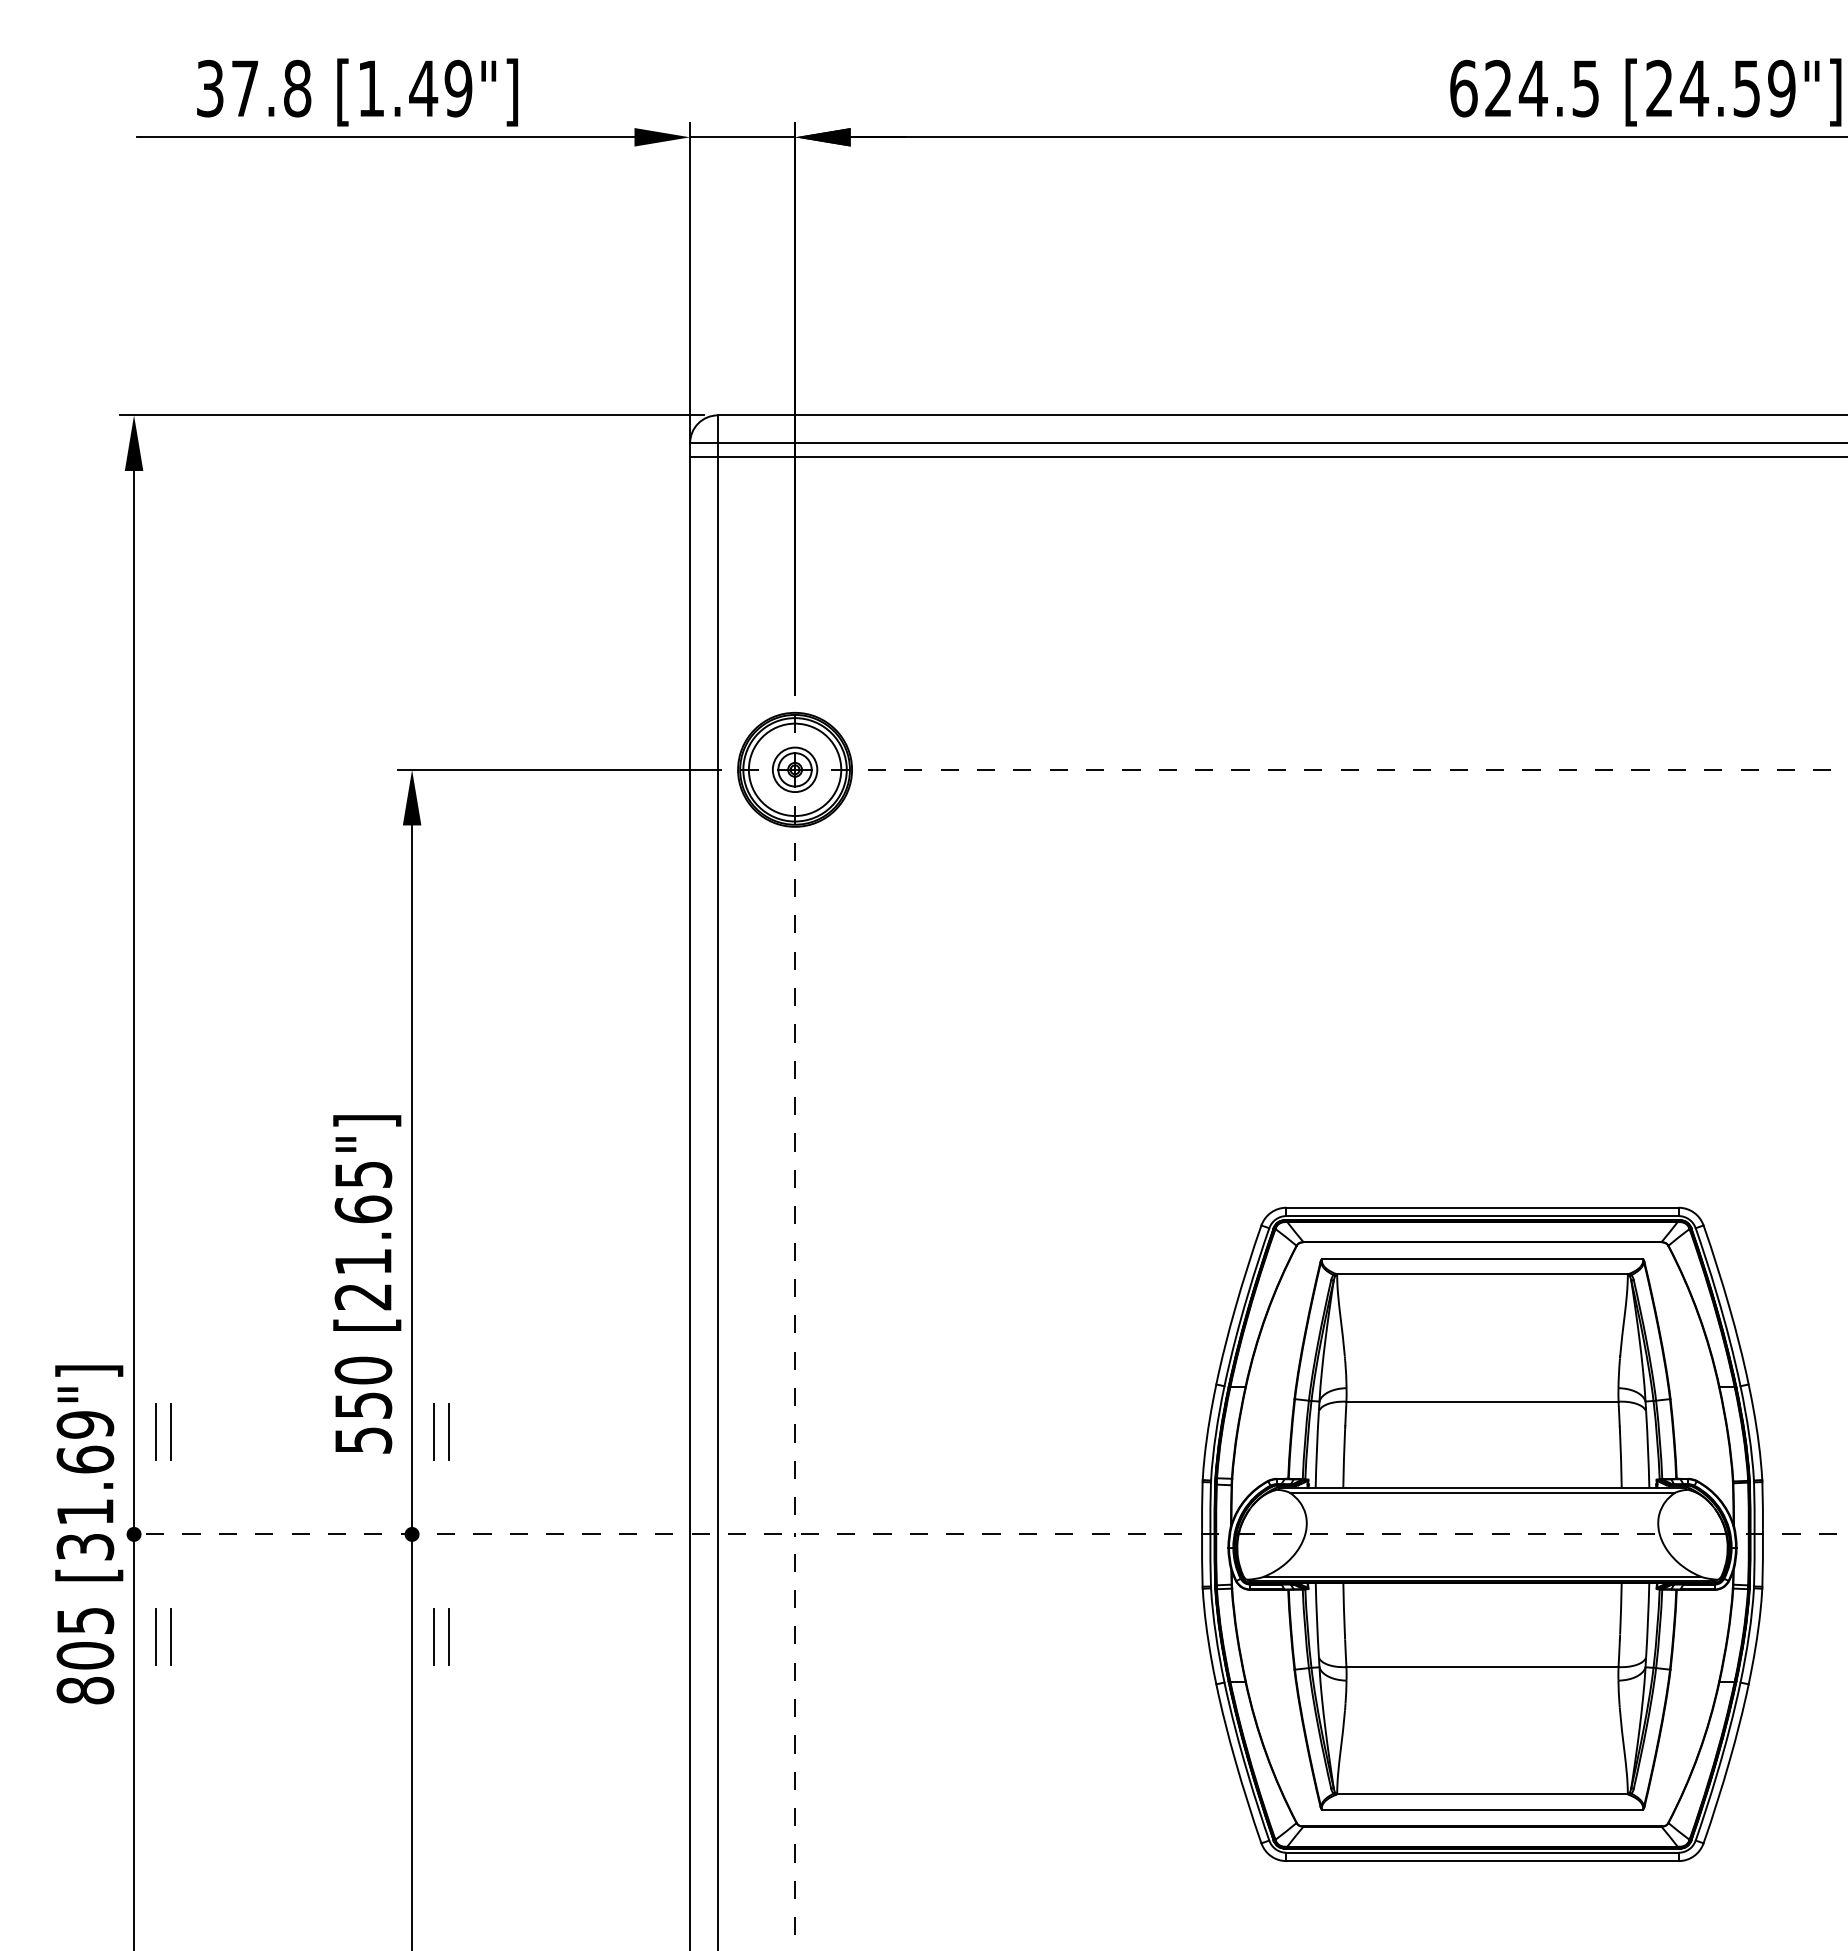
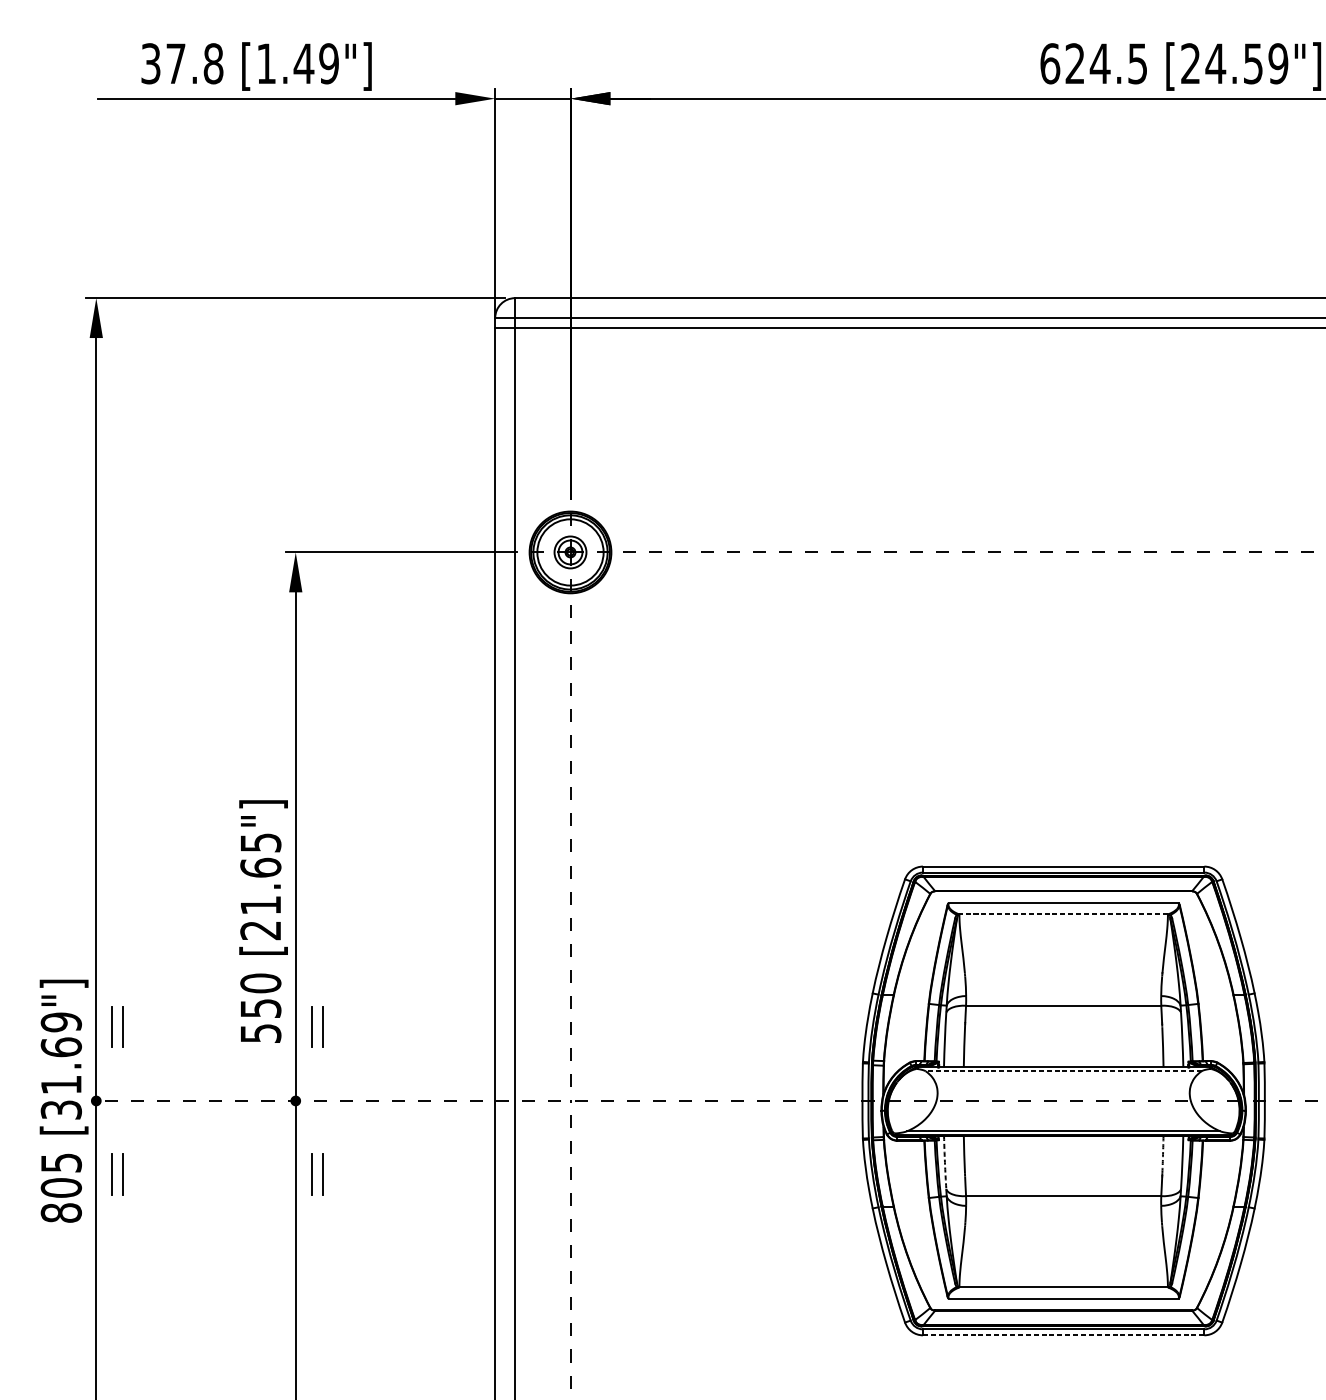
line: (1482, 1274) -> (1063, 914), solid -> dashed
line: (1482, 1493) -> (1063, 1071), solid -> dashed
arc: (1621, 1608) -> (1163, 1154), solid -> dashed
arc: (1317, 1620) -> (945, 1162), solid -> dashed
line: (1482, 1861) -> (1063, 1335), solid -> dashed

